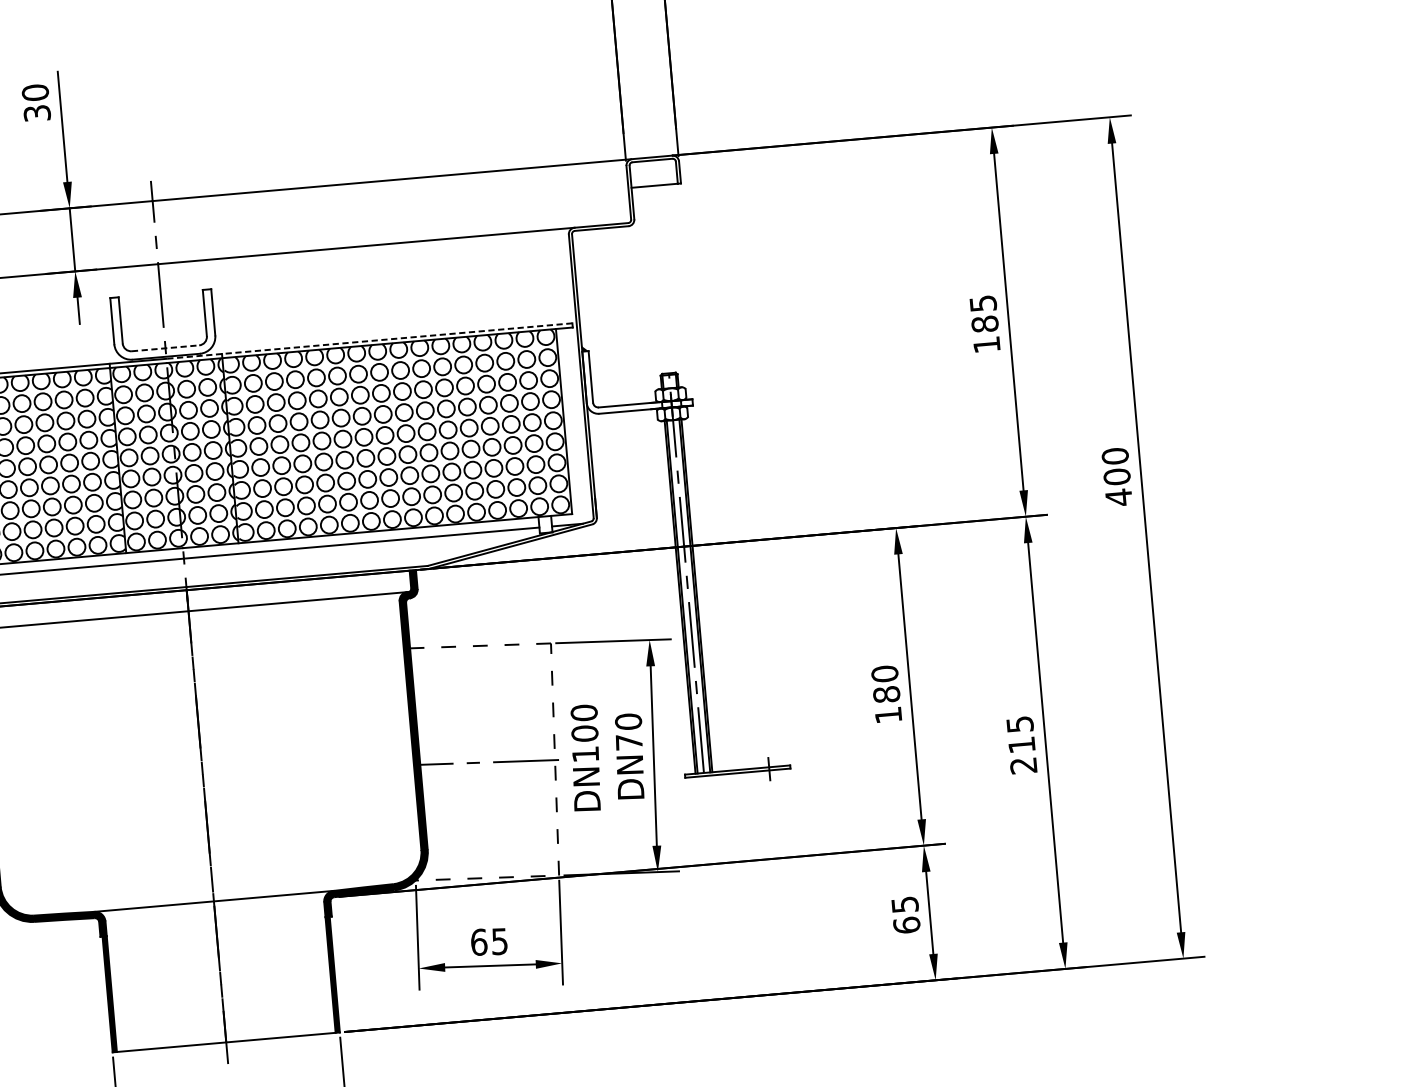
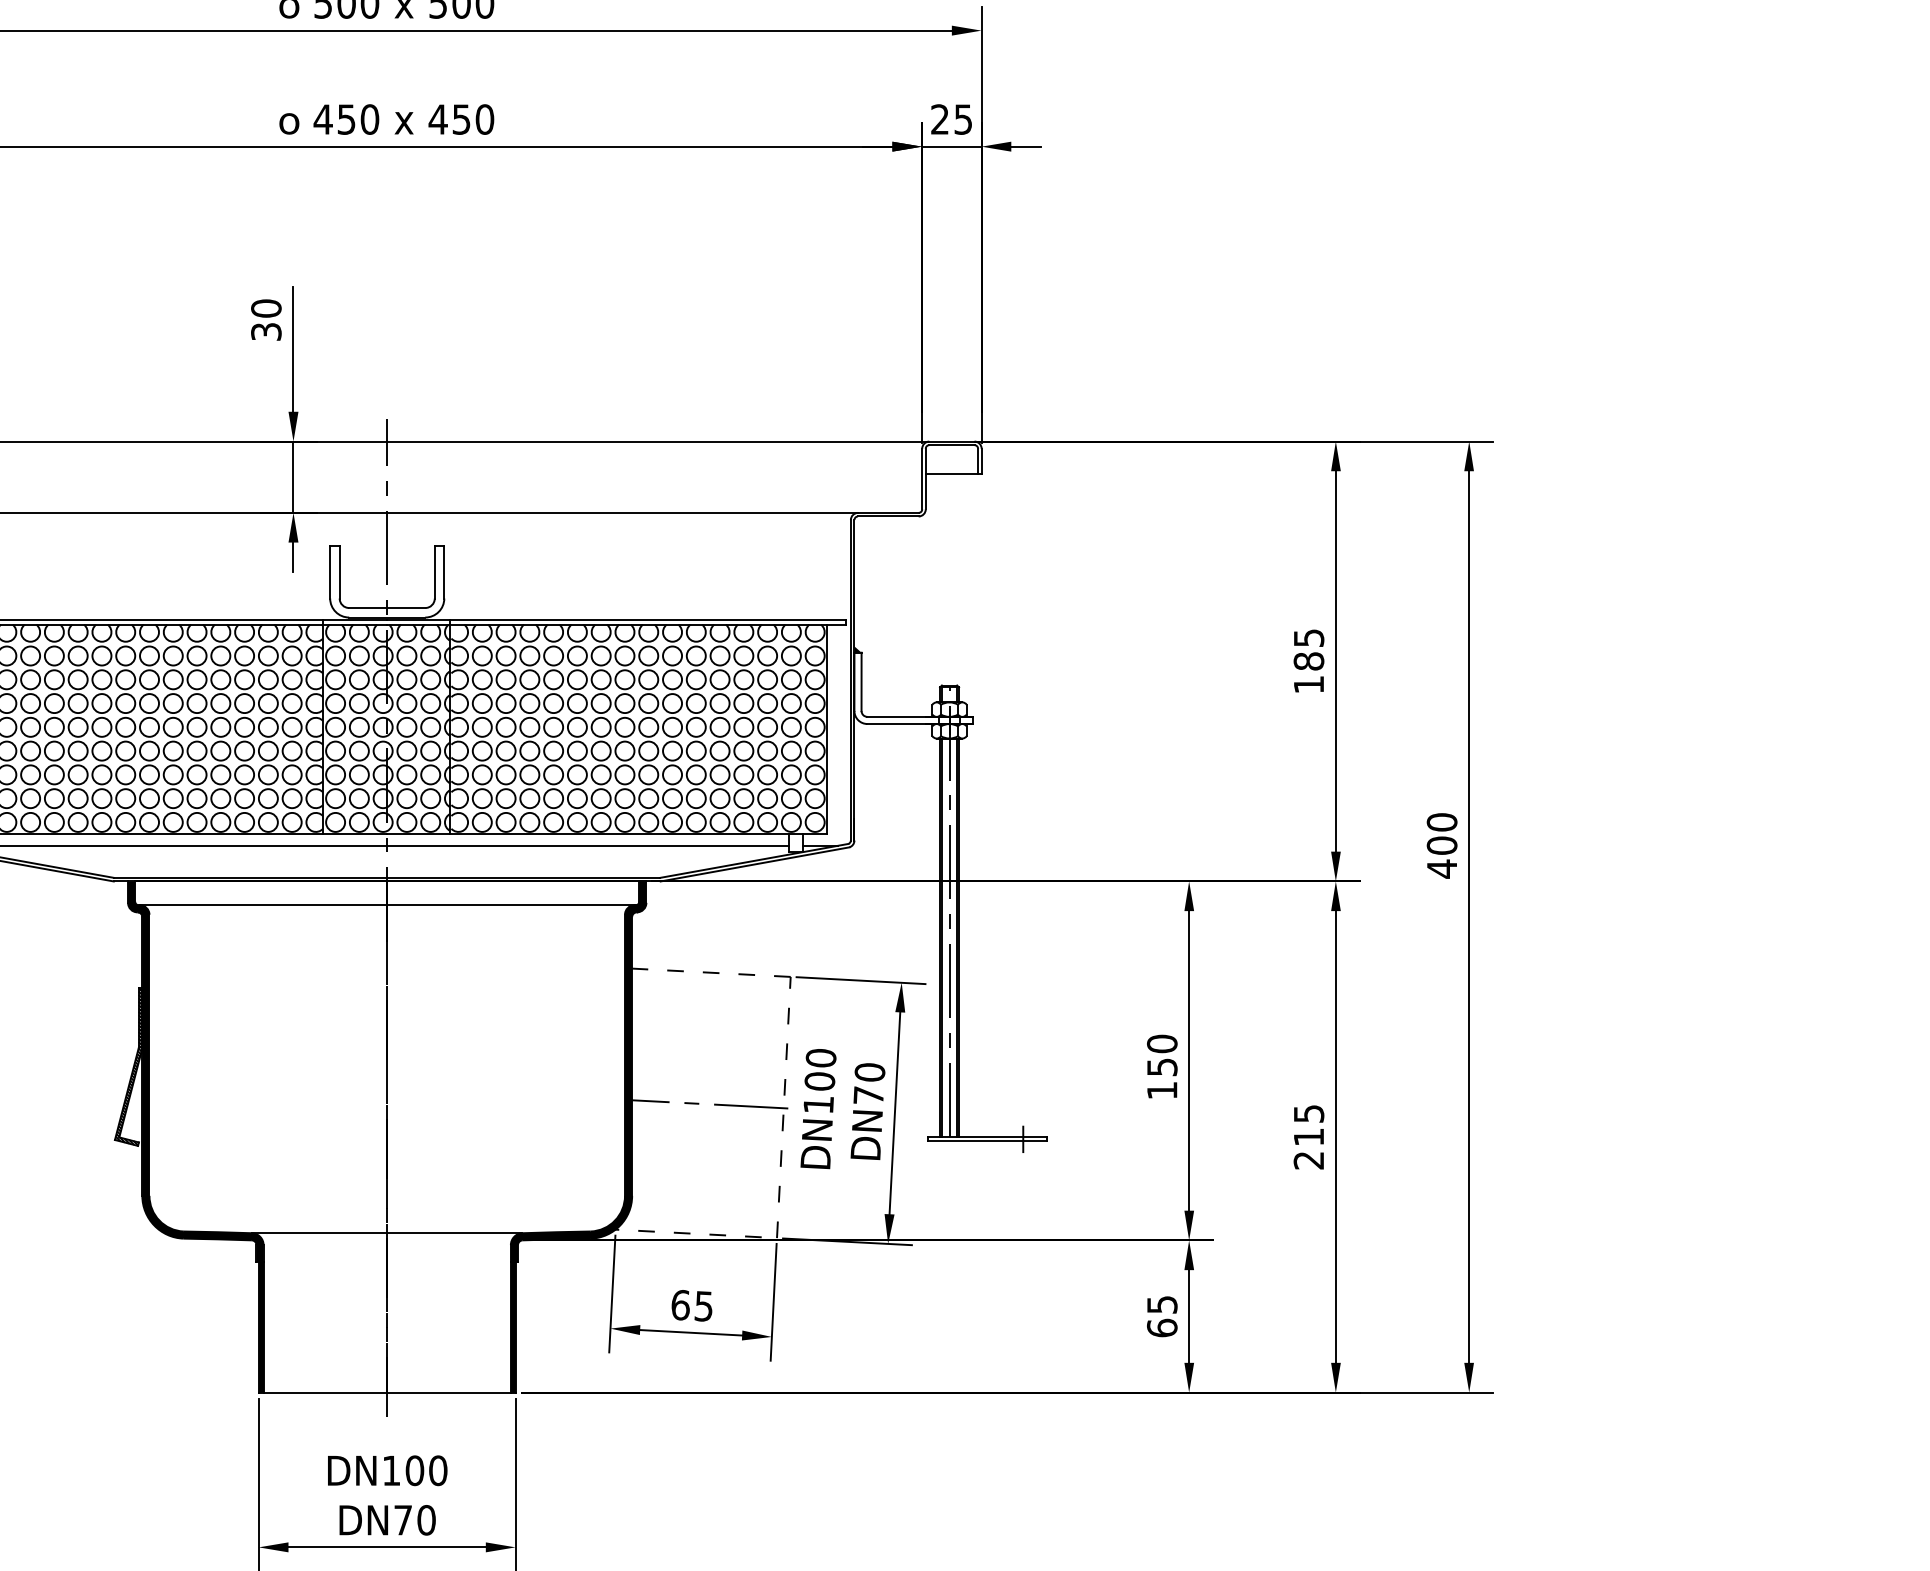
line: (369, 340) -> (616, 619), dashed -> solid
line: (165, 348) -> (387, 608), dashed -> solid
text: (886, 694) -> (1162, 1067), 180 -> 150

